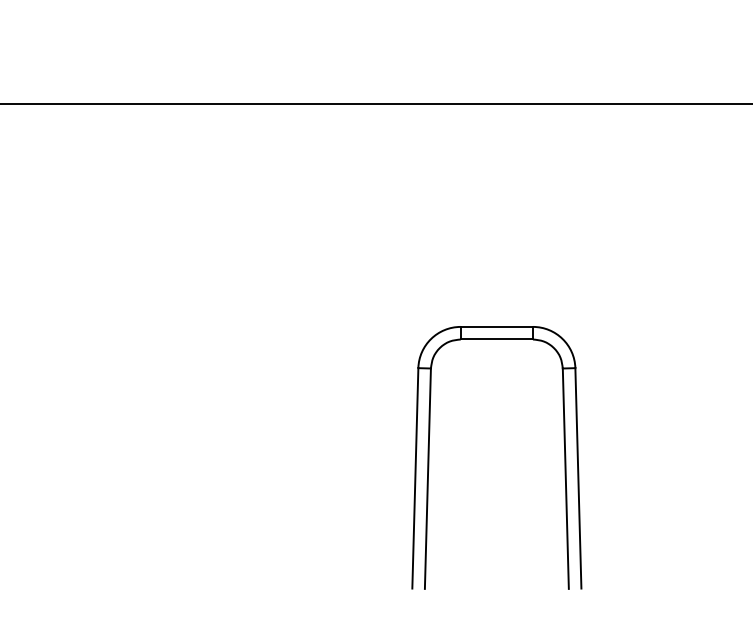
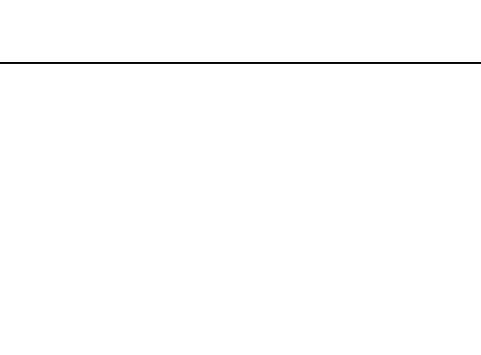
part: (429, 456) -> (294, 240), removed

